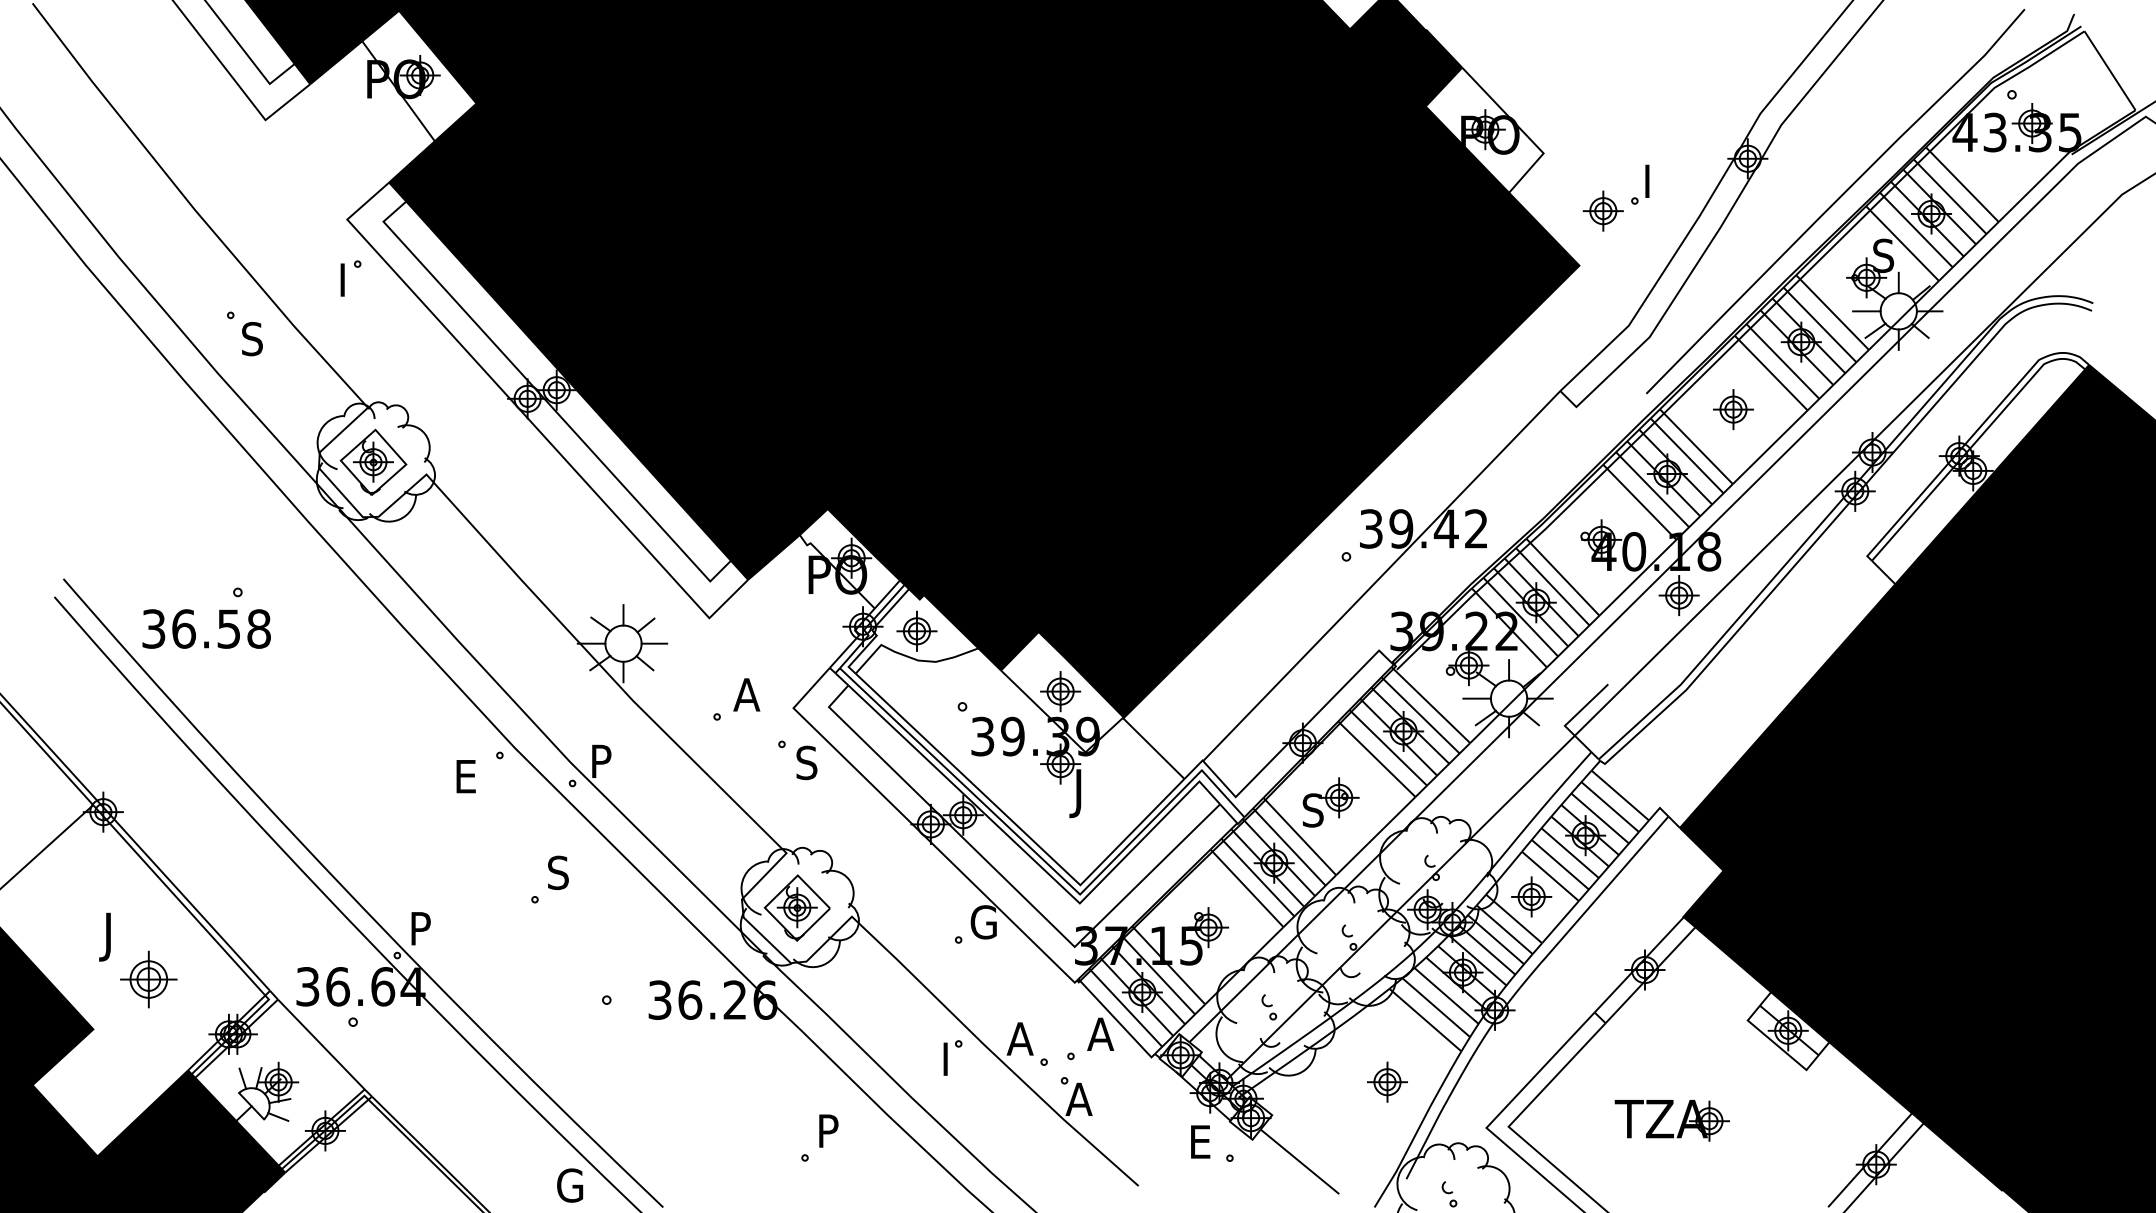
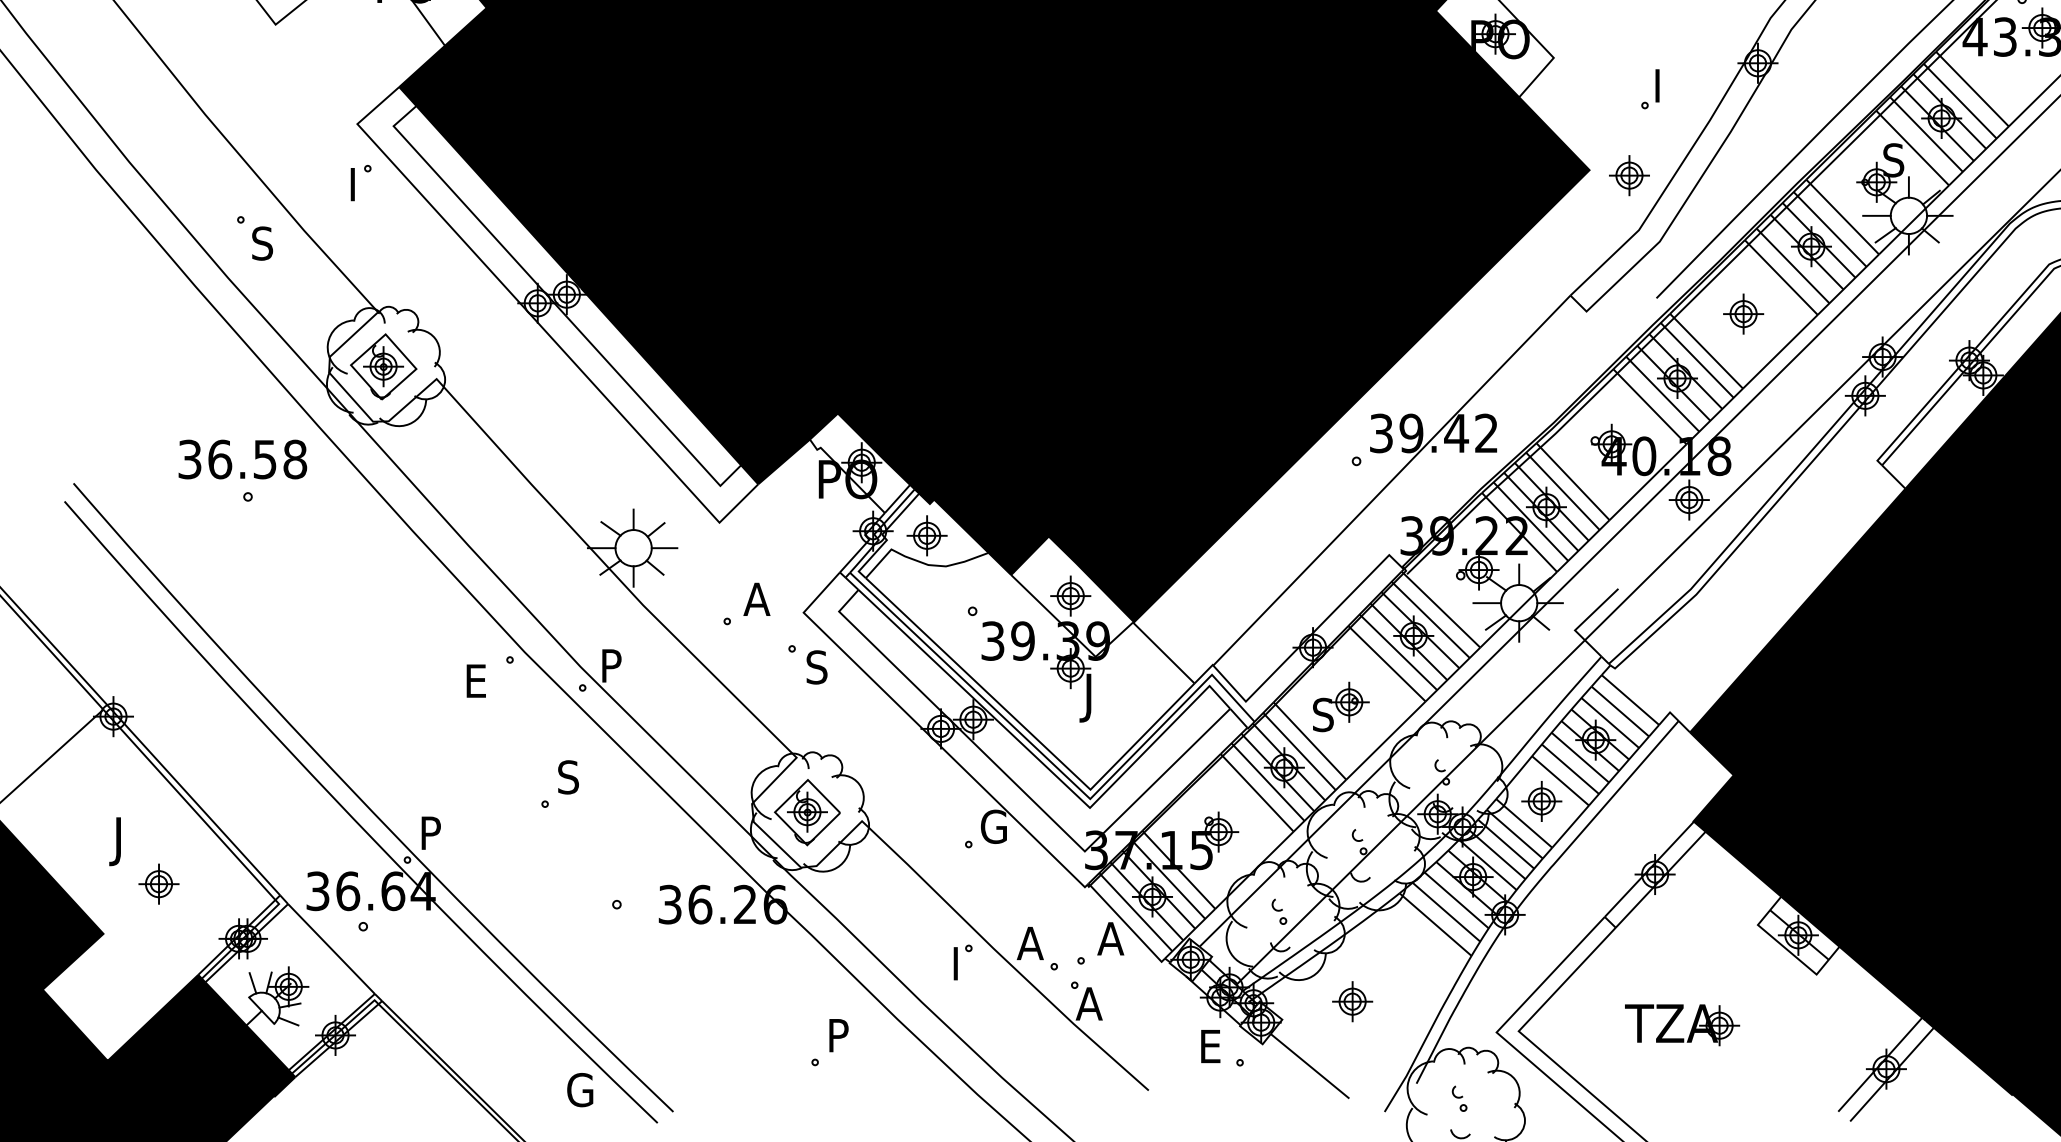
part: (1602, 210) -> (1628, 175), moved
text: (206, 628) -> (242, 459), moved
part: (148, 979) -> (158, 884), size x0.71
part: (1387, 1081) -> (1352, 1001), moved

